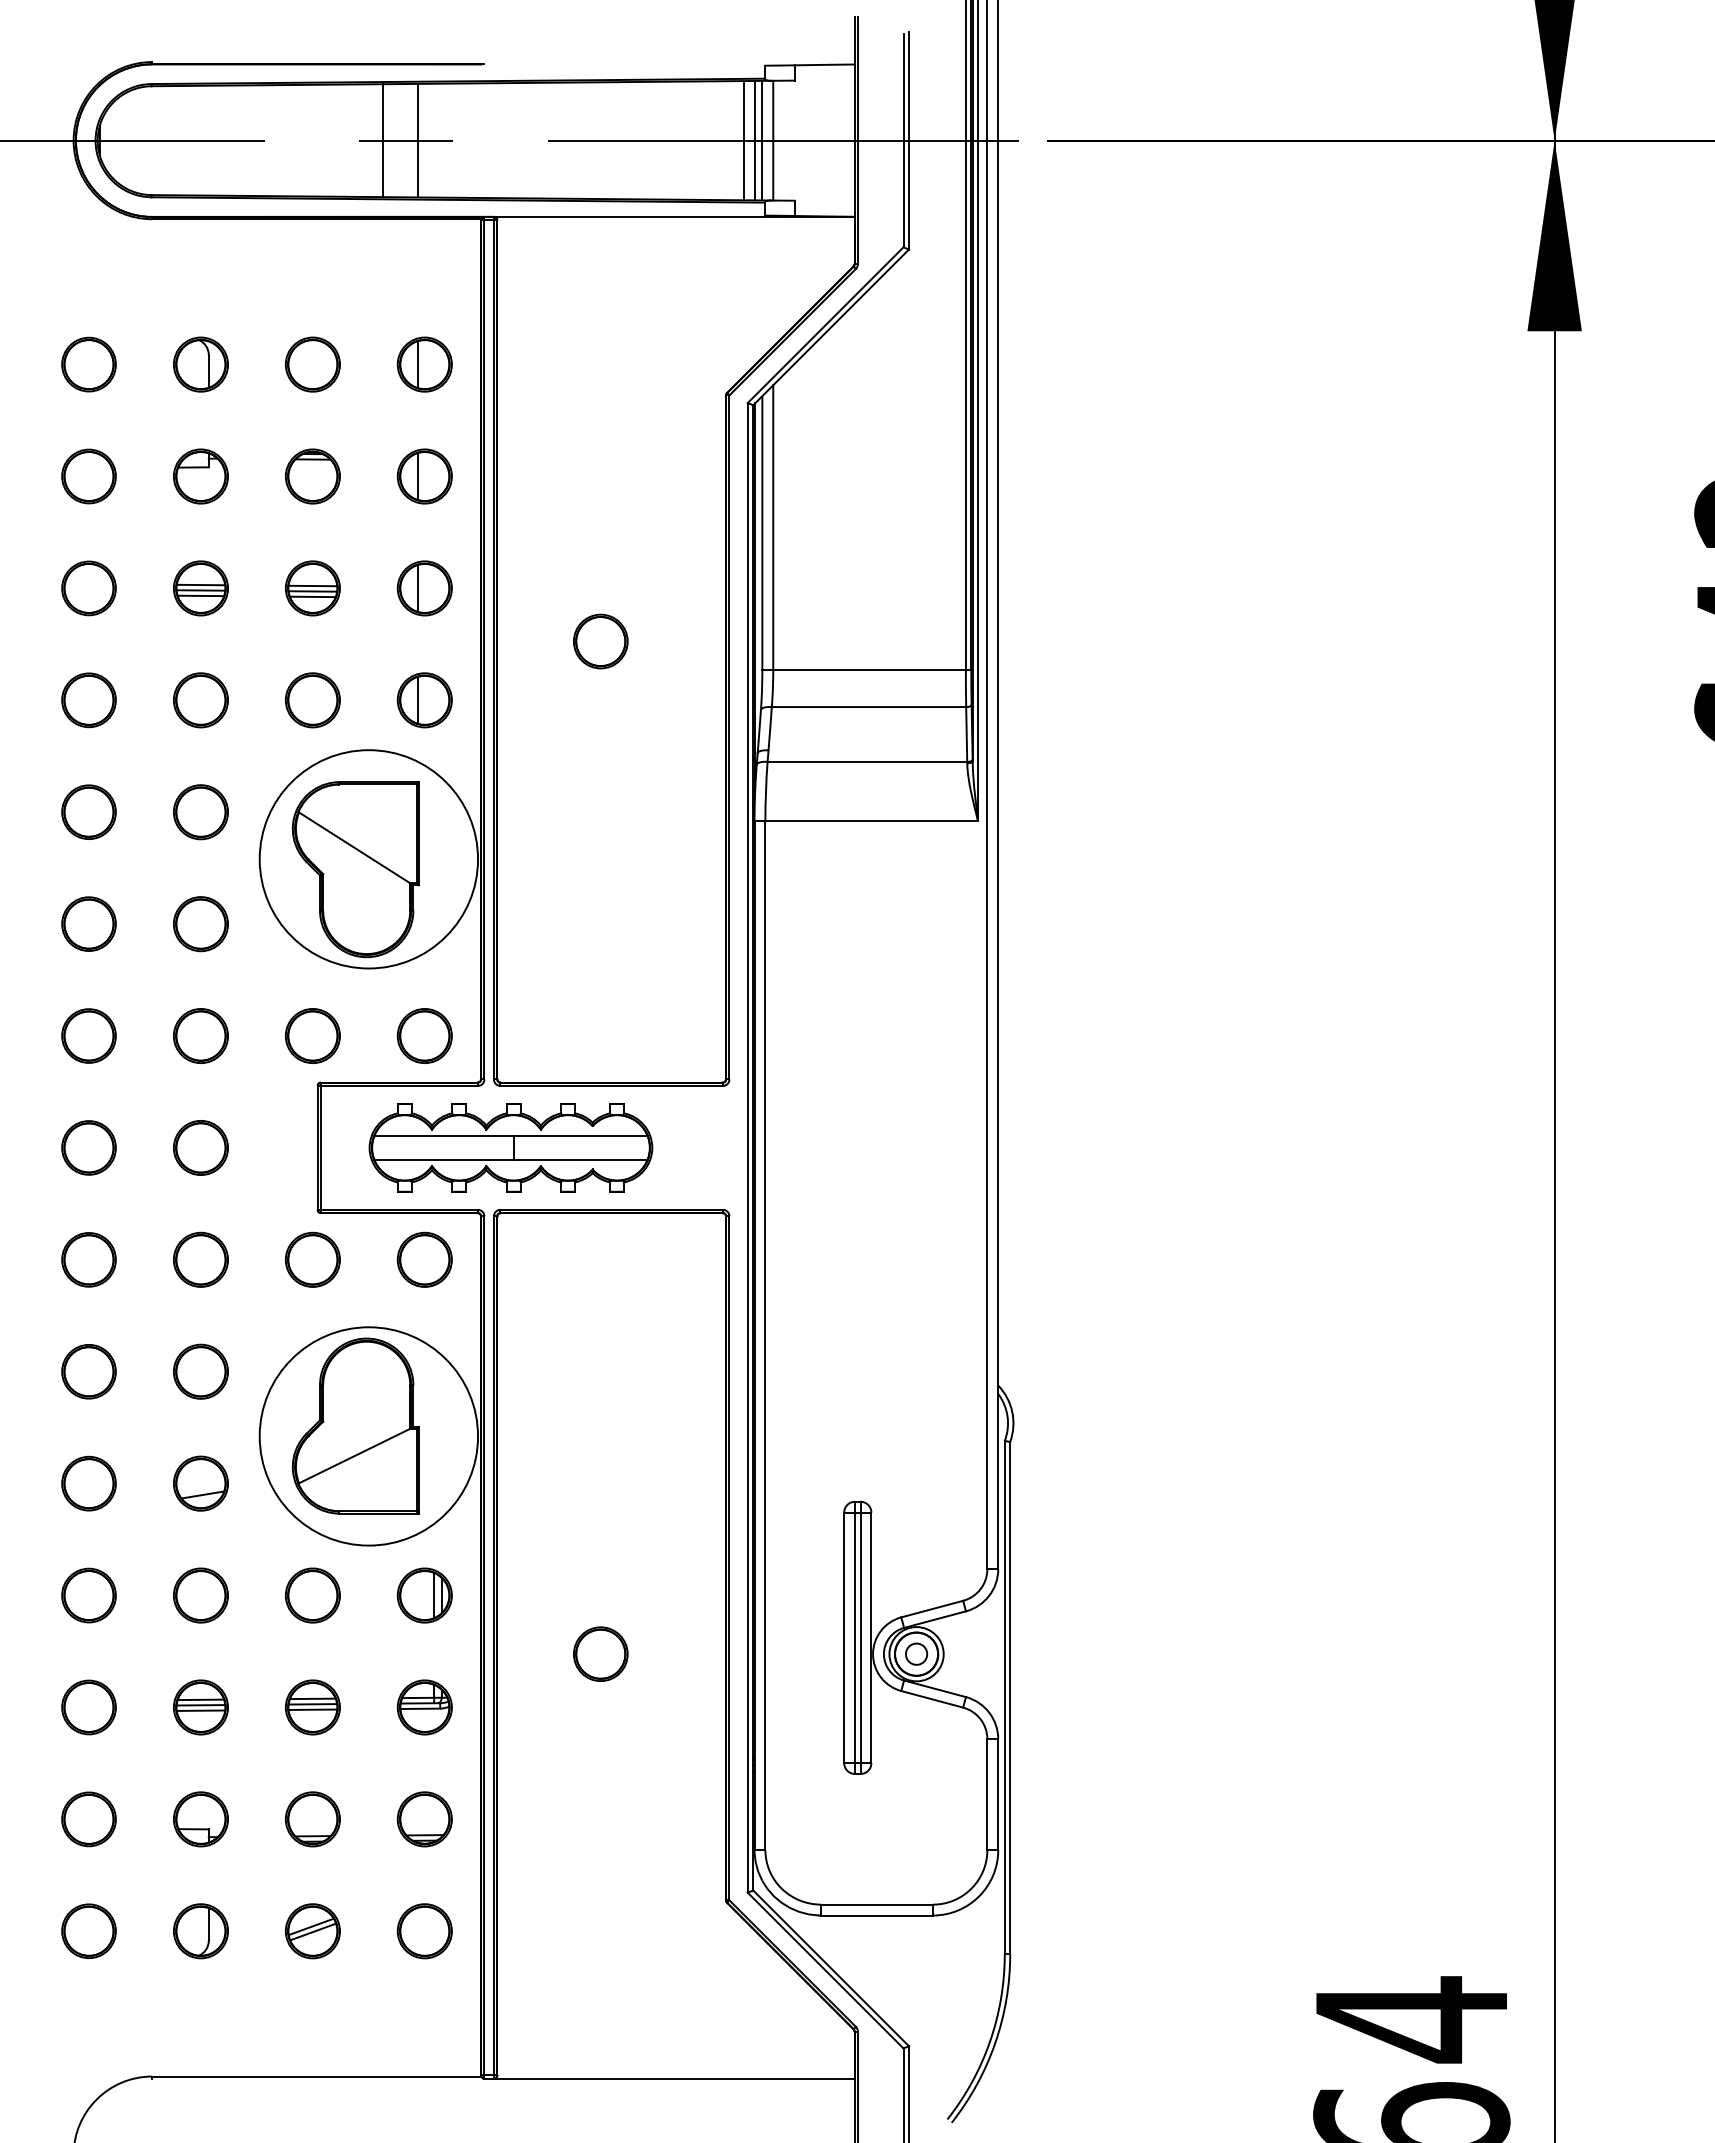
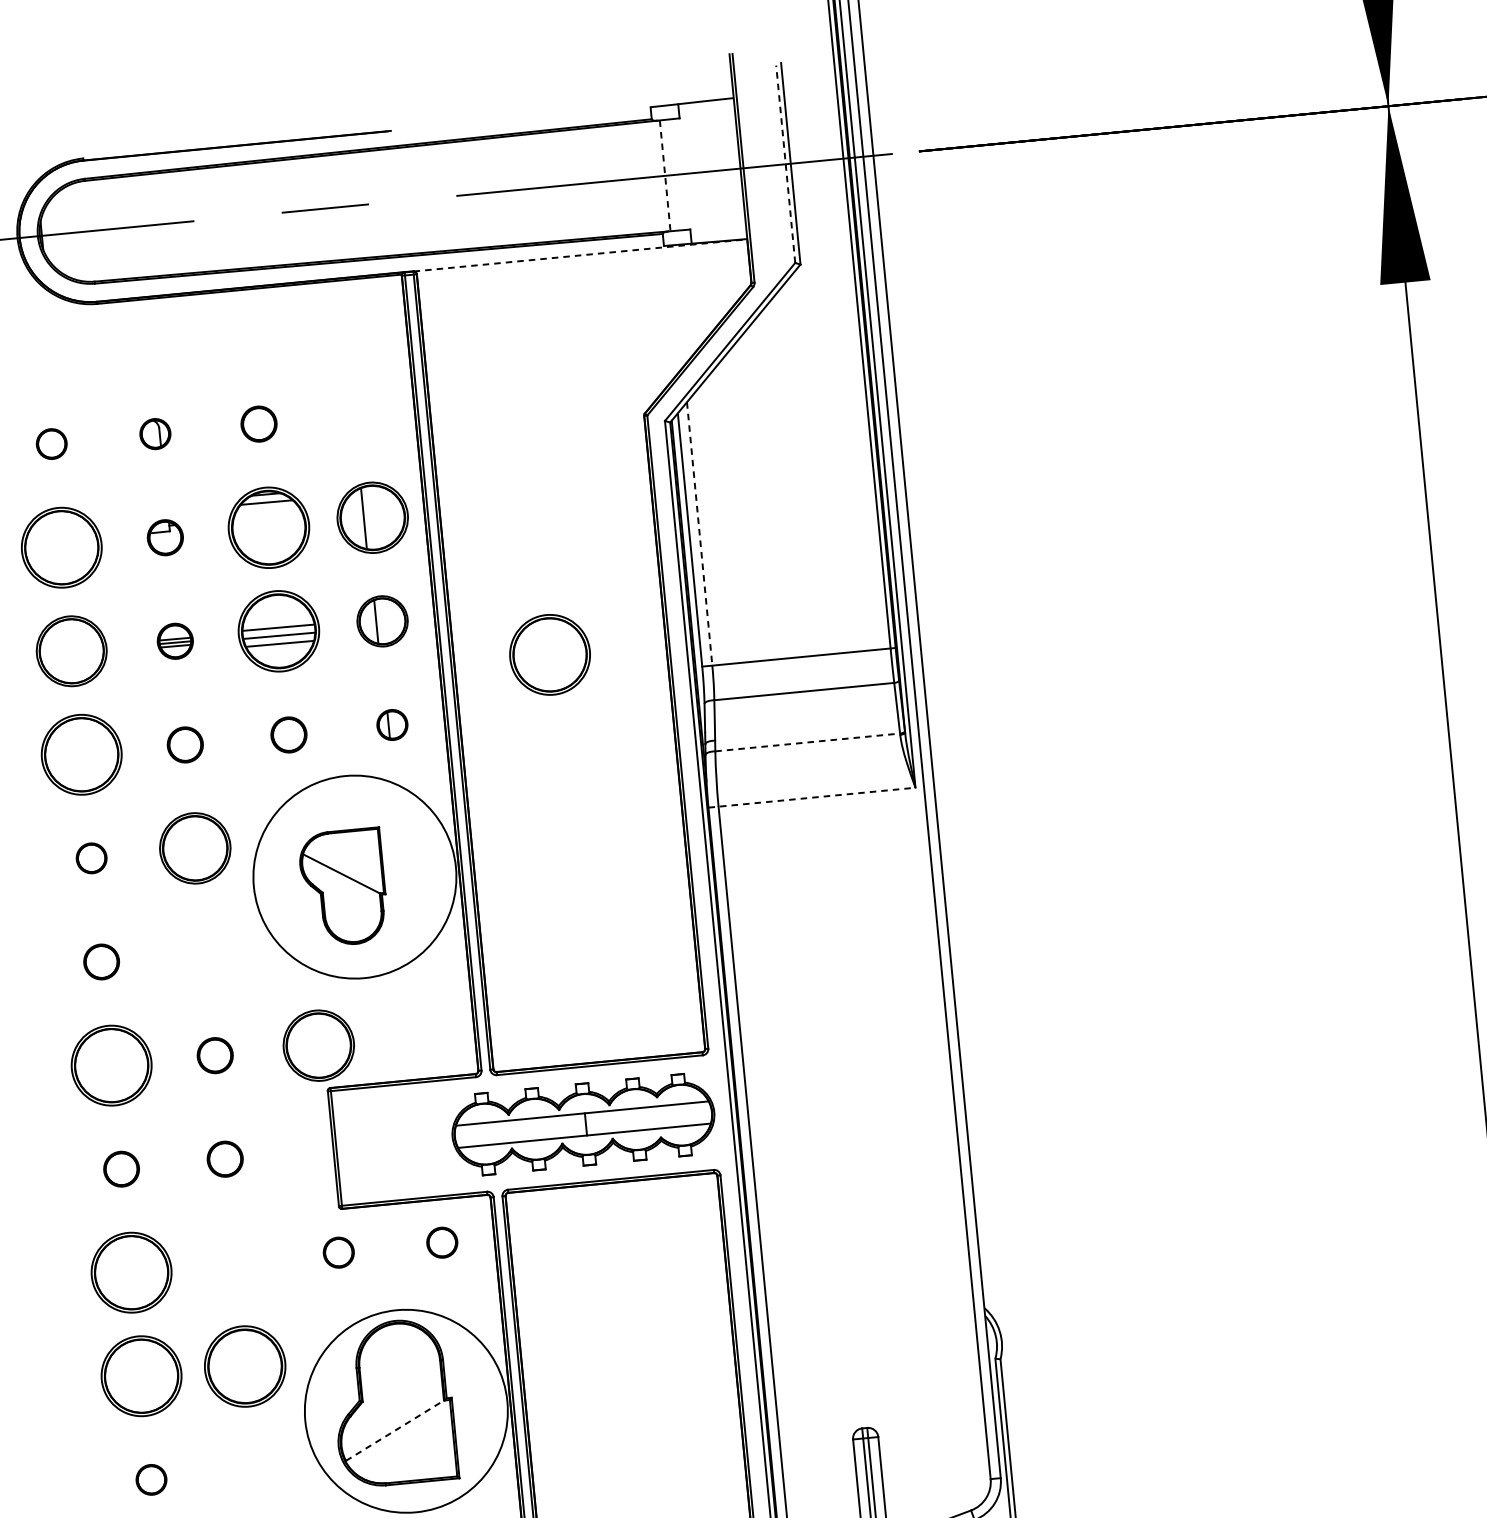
line: (383, 140) -> (304, 210), removed
line: (418, 140) -> (336, 207), removed
line: (744, 140) -> (638, 178), removed
line: (755, 140) -> (648, 177), removed
line: (762, 140) -> (655, 176), removed
line: (773, 140) -> (665, 175), solid -> dashed
line: (903, 140) -> (785, 164), solid -> dashed
line: (674, 217) -> (580, 255), solid -> dashed
part: (88, 364) -> (51, 444), size x0.6
part: (200, 364) -> (154, 434), size x0.6
part: (312, 364) -> (258, 424), size x0.7
part: (424, 364) -> (362, 414), removed
part: (88, 476) -> (61, 547), size x1.6
part: (200, 476) -> (164, 537), size x0.7
part: (312, 476) -> (268, 527), size x1.6
part: (424, 476) -> (372, 517), size x1.4
line: (773, 528) -> (699, 534), solid -> dashed
part: (88, 588) -> (71, 651), size x1.4
part: (200, 588) -> (174, 641), size x0.7
part: (312, 588) -> (278, 631), size x1.6
part: (600, 641) -> (549, 654), size x1.6
part: (88, 700) -> (81, 755), size x1.6
part: (200, 700) -> (184, 745), size x0.7
part: (312, 700) -> (288, 735), size x0.7
part: (424, 700) -> (392, 725), size x0.6
line: (867, 761) -> (807, 742), solid -> dashed
part: (88, 811) -> (91, 857), size x0.6
part: (200, 812) -> (194, 848), size x1.4
line: (866, 821) -> (812, 797), solid -> dashed
part: (355, 869) -> (343, 887), size x0.7
part: (88, 923) -> (101, 961), size x0.7
part: (200, 924) -> (204, 952), removed
part: (88, 1035) -> (111, 1065), size x1.6
part: (200, 1035) -> (214, 1055), size x0.7
part: (312, 1035) -> (318, 1045), size x1.4
part: (424, 1035) -> (422, 1035), removed
part: (88, 1147) -> (121, 1168), size x0.7
part: (200, 1147) -> (224, 1158), size x0.7
part: (510, 1147) -> (582, 1124), moved
part: (88, 1259) -> (131, 1272), size x1.6
part: (200, 1259) -> (234, 1262), removed
part: (312, 1259) -> (338, 1252), size x0.6
part: (424, 1259) -> (442, 1242), size x0.6
part: (88, 1371) -> (141, 1376), size x1.6
part: (200, 1371) -> (244, 1366), size x1.6
line: (354, 1456) -> (394, 1431), solid -> dashed
part: (88, 1483) -> (151, 1479), size x0.6
part: (200, 1483) -> (254, 1469), removed

